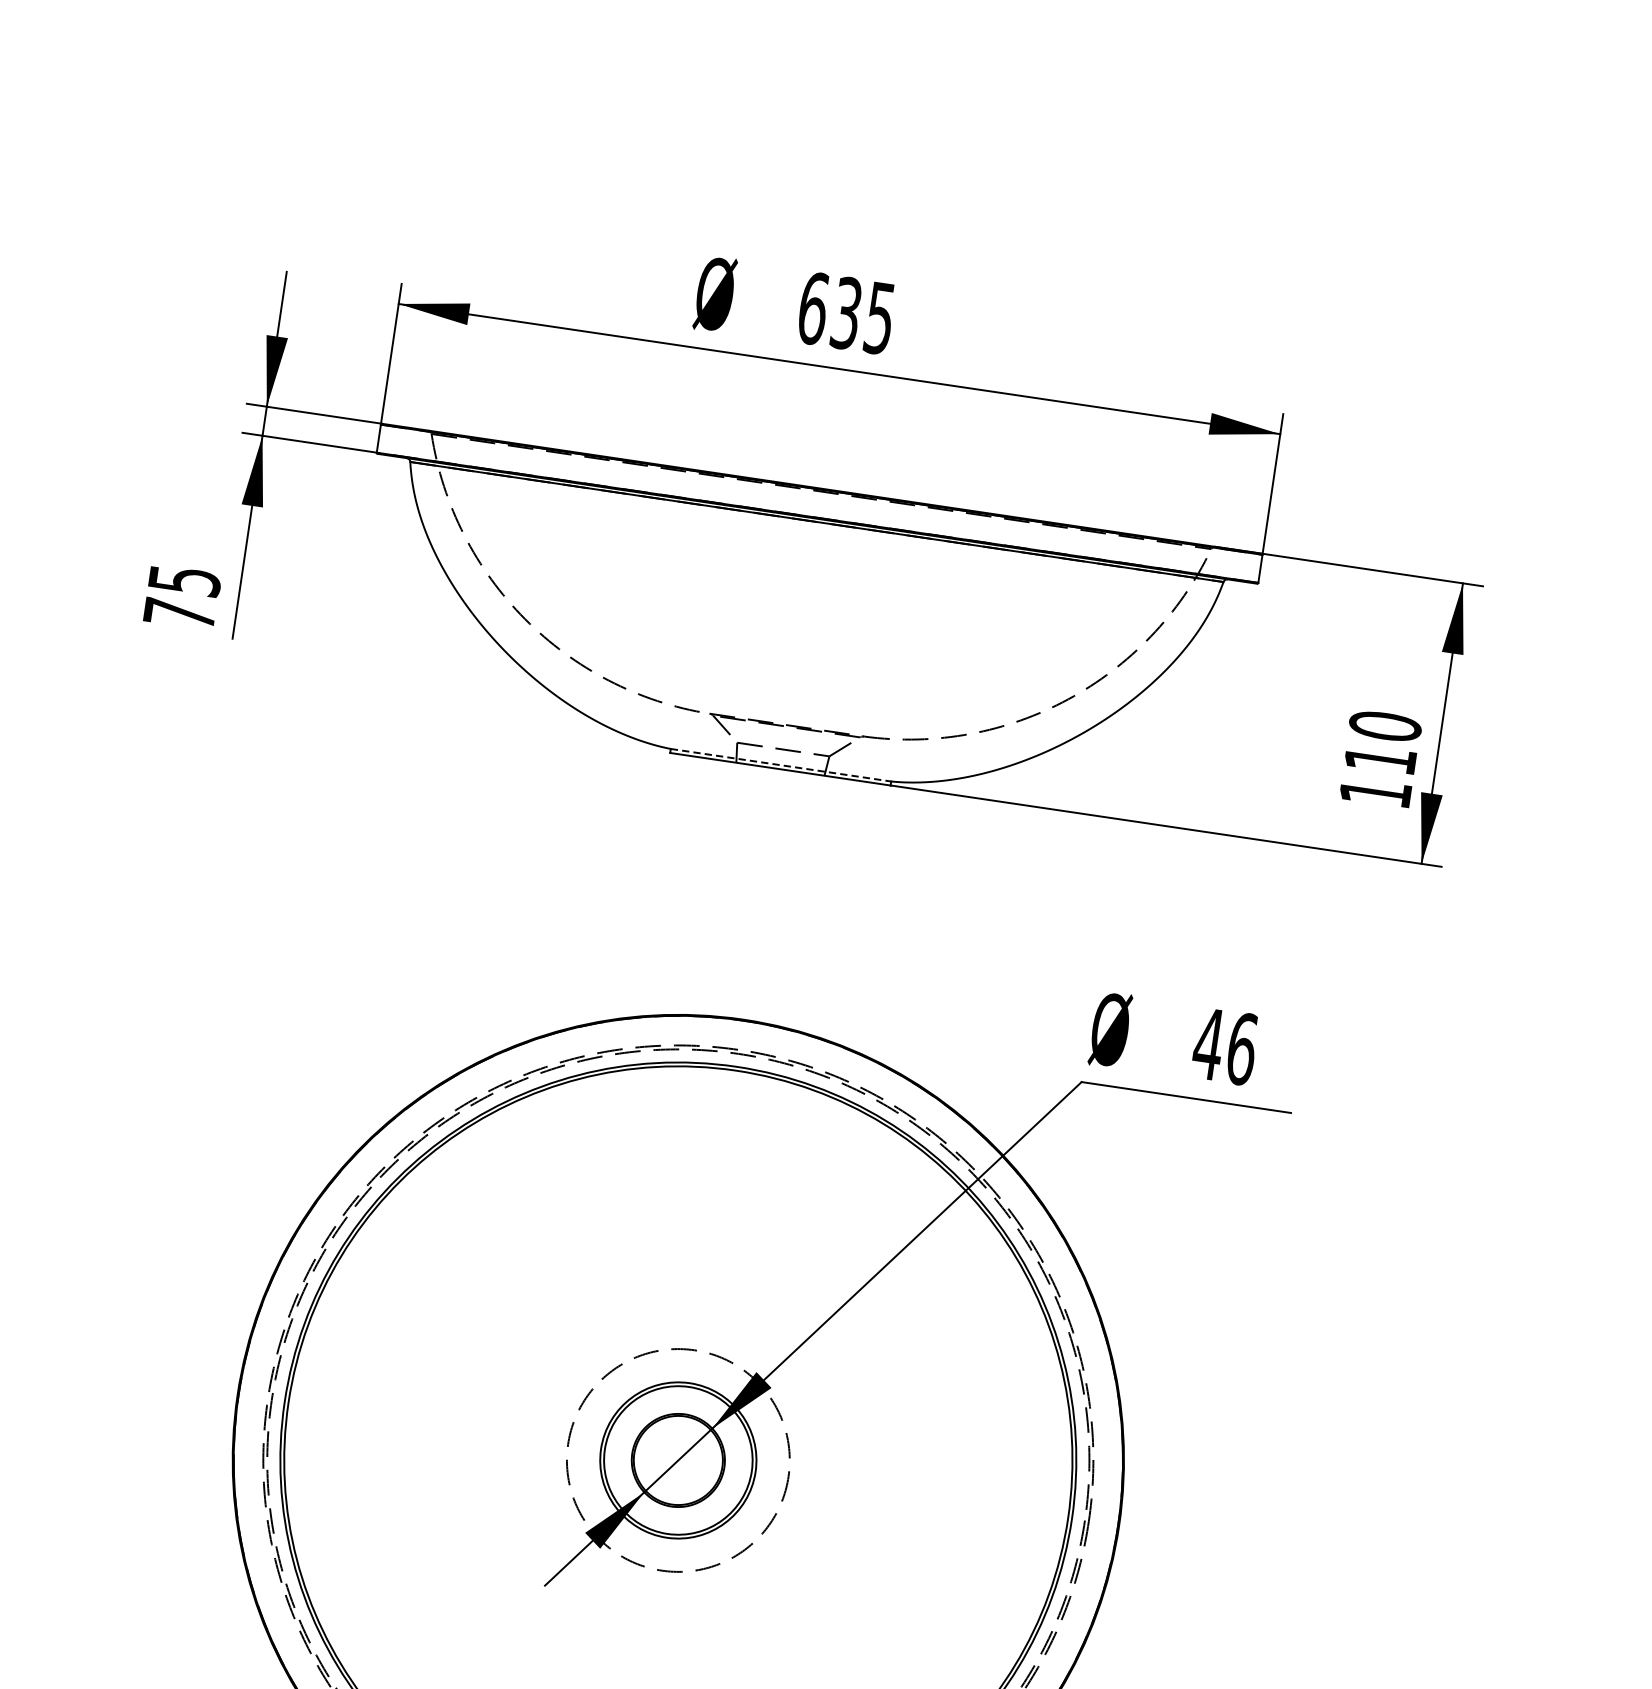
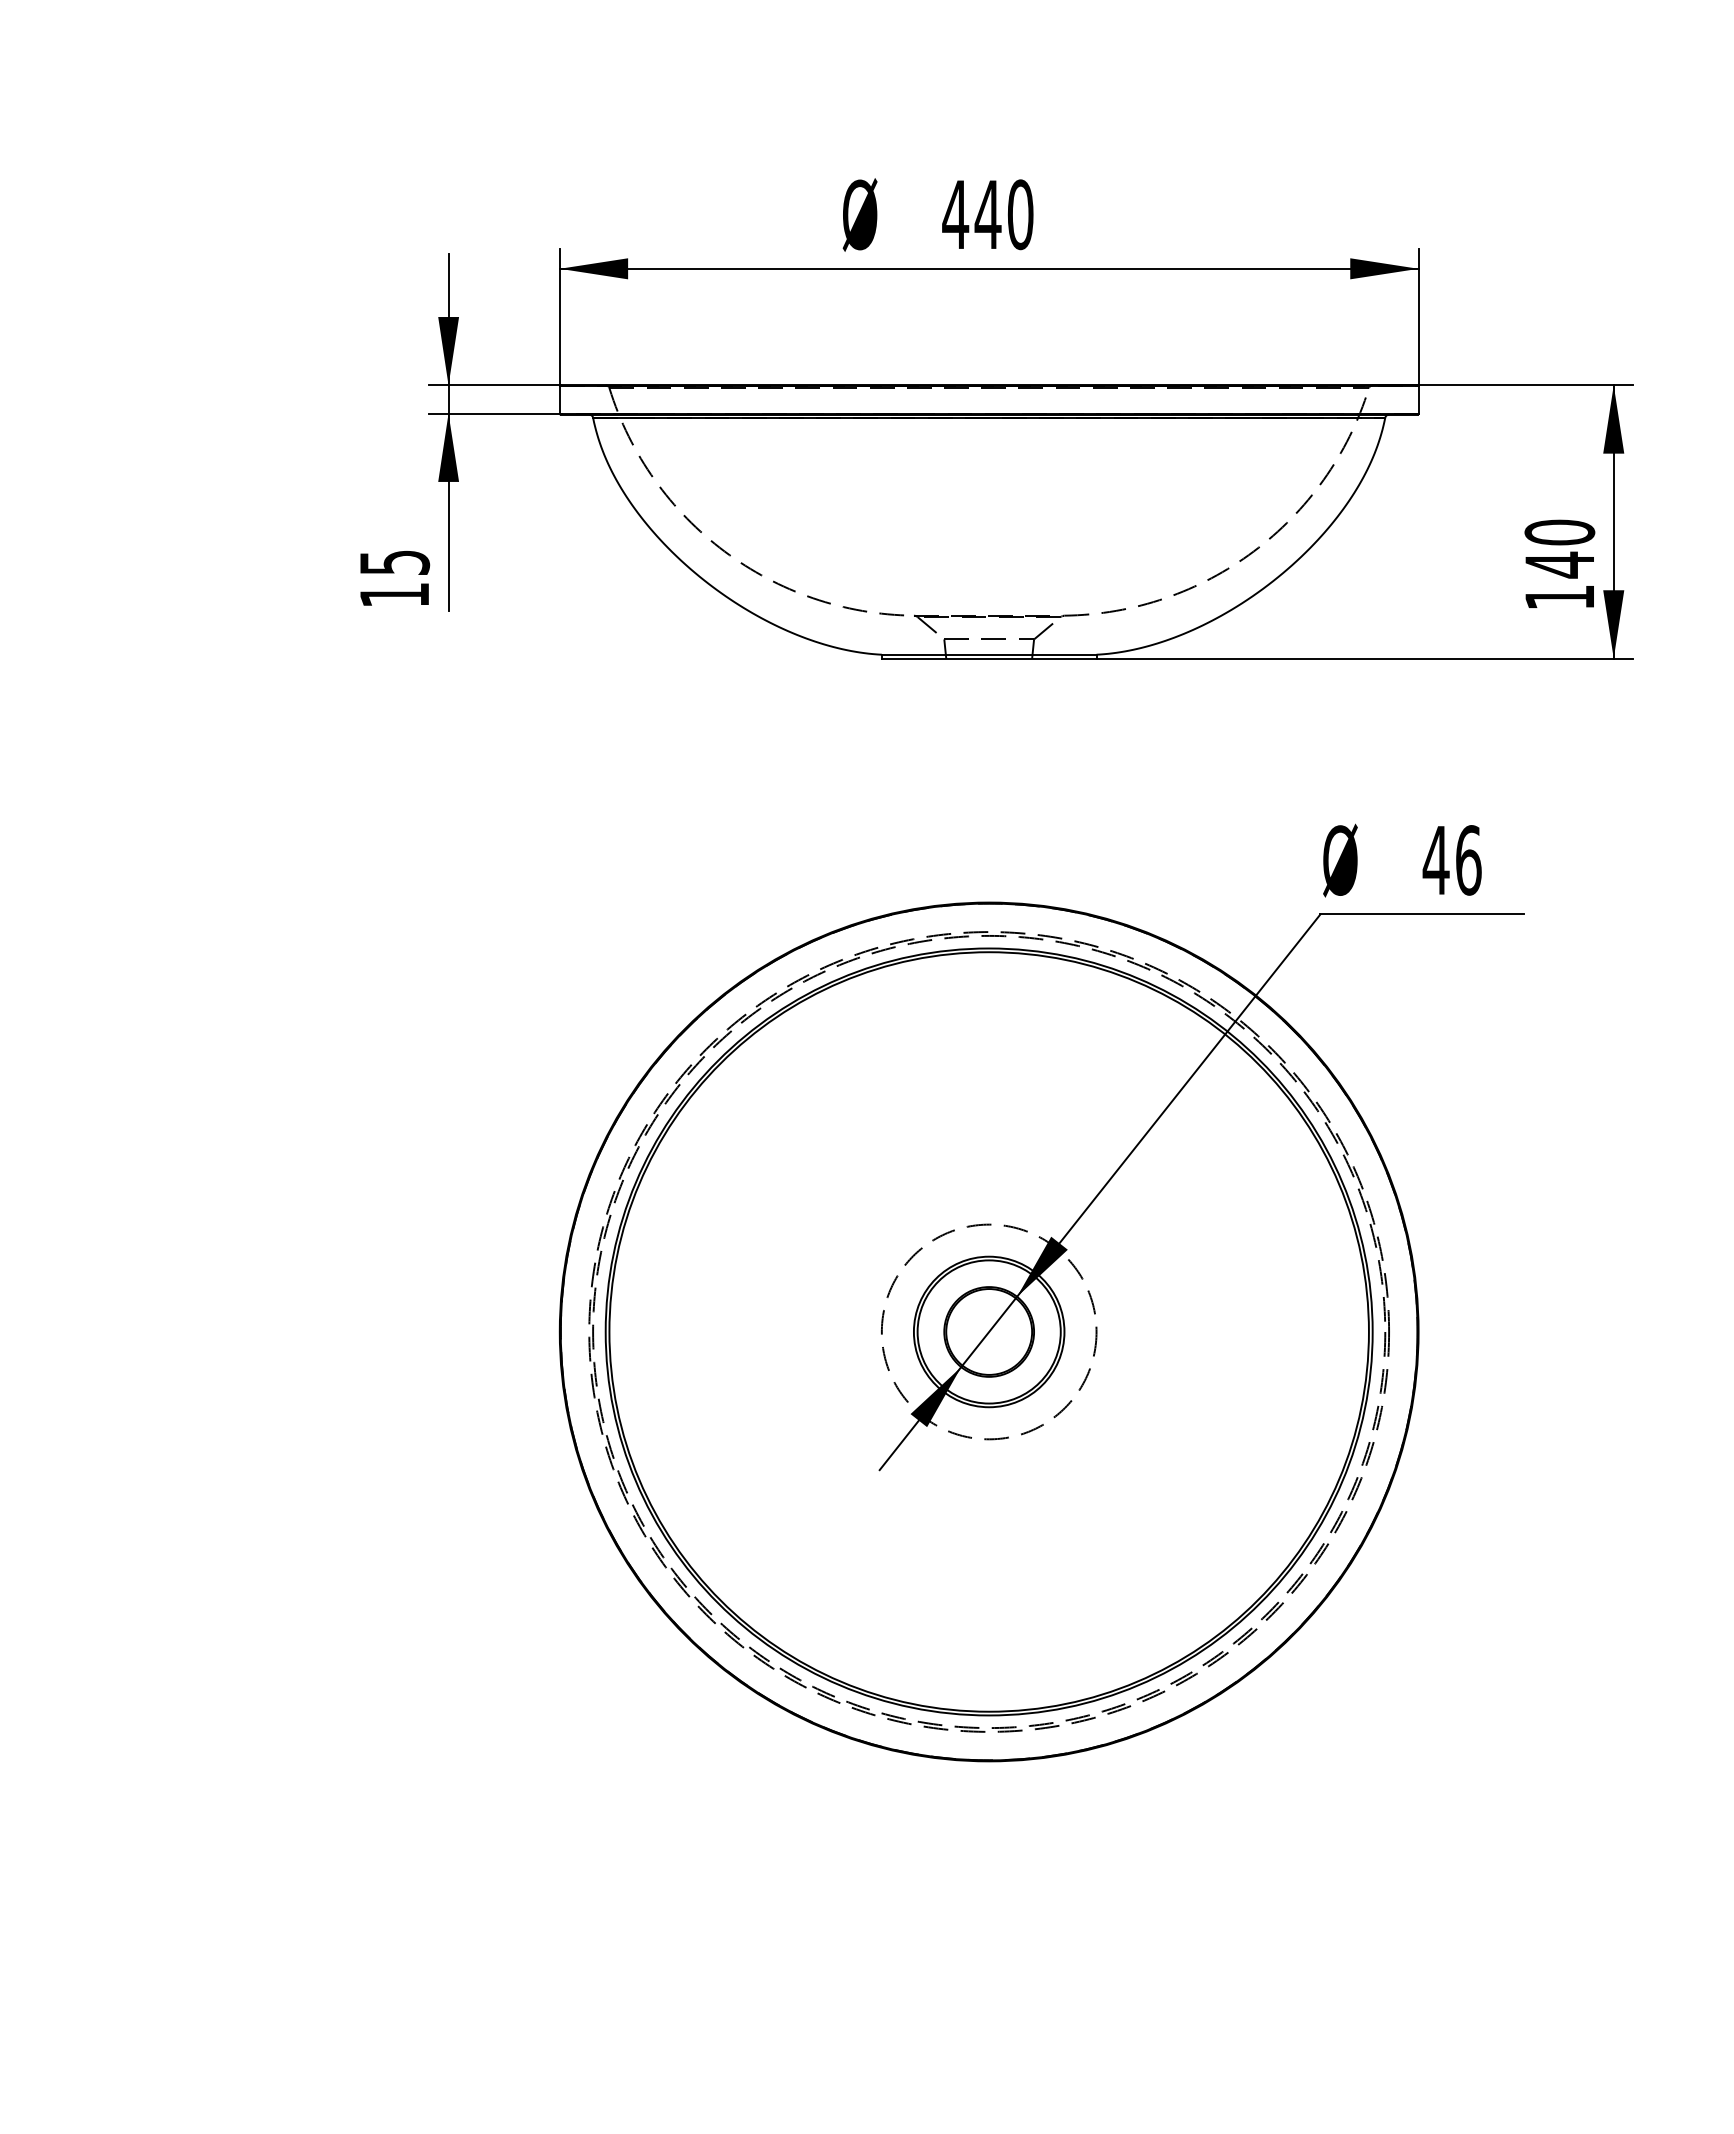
text: (846, 313) -> (987, 214), 635 -> 440
text: (179, 614) -> (394, 595), 75 -> 15
text: (1380, 759) -> (1559, 564), 110 -> 140
line: (781, 765) -> (989, 654), dashed -> solid

